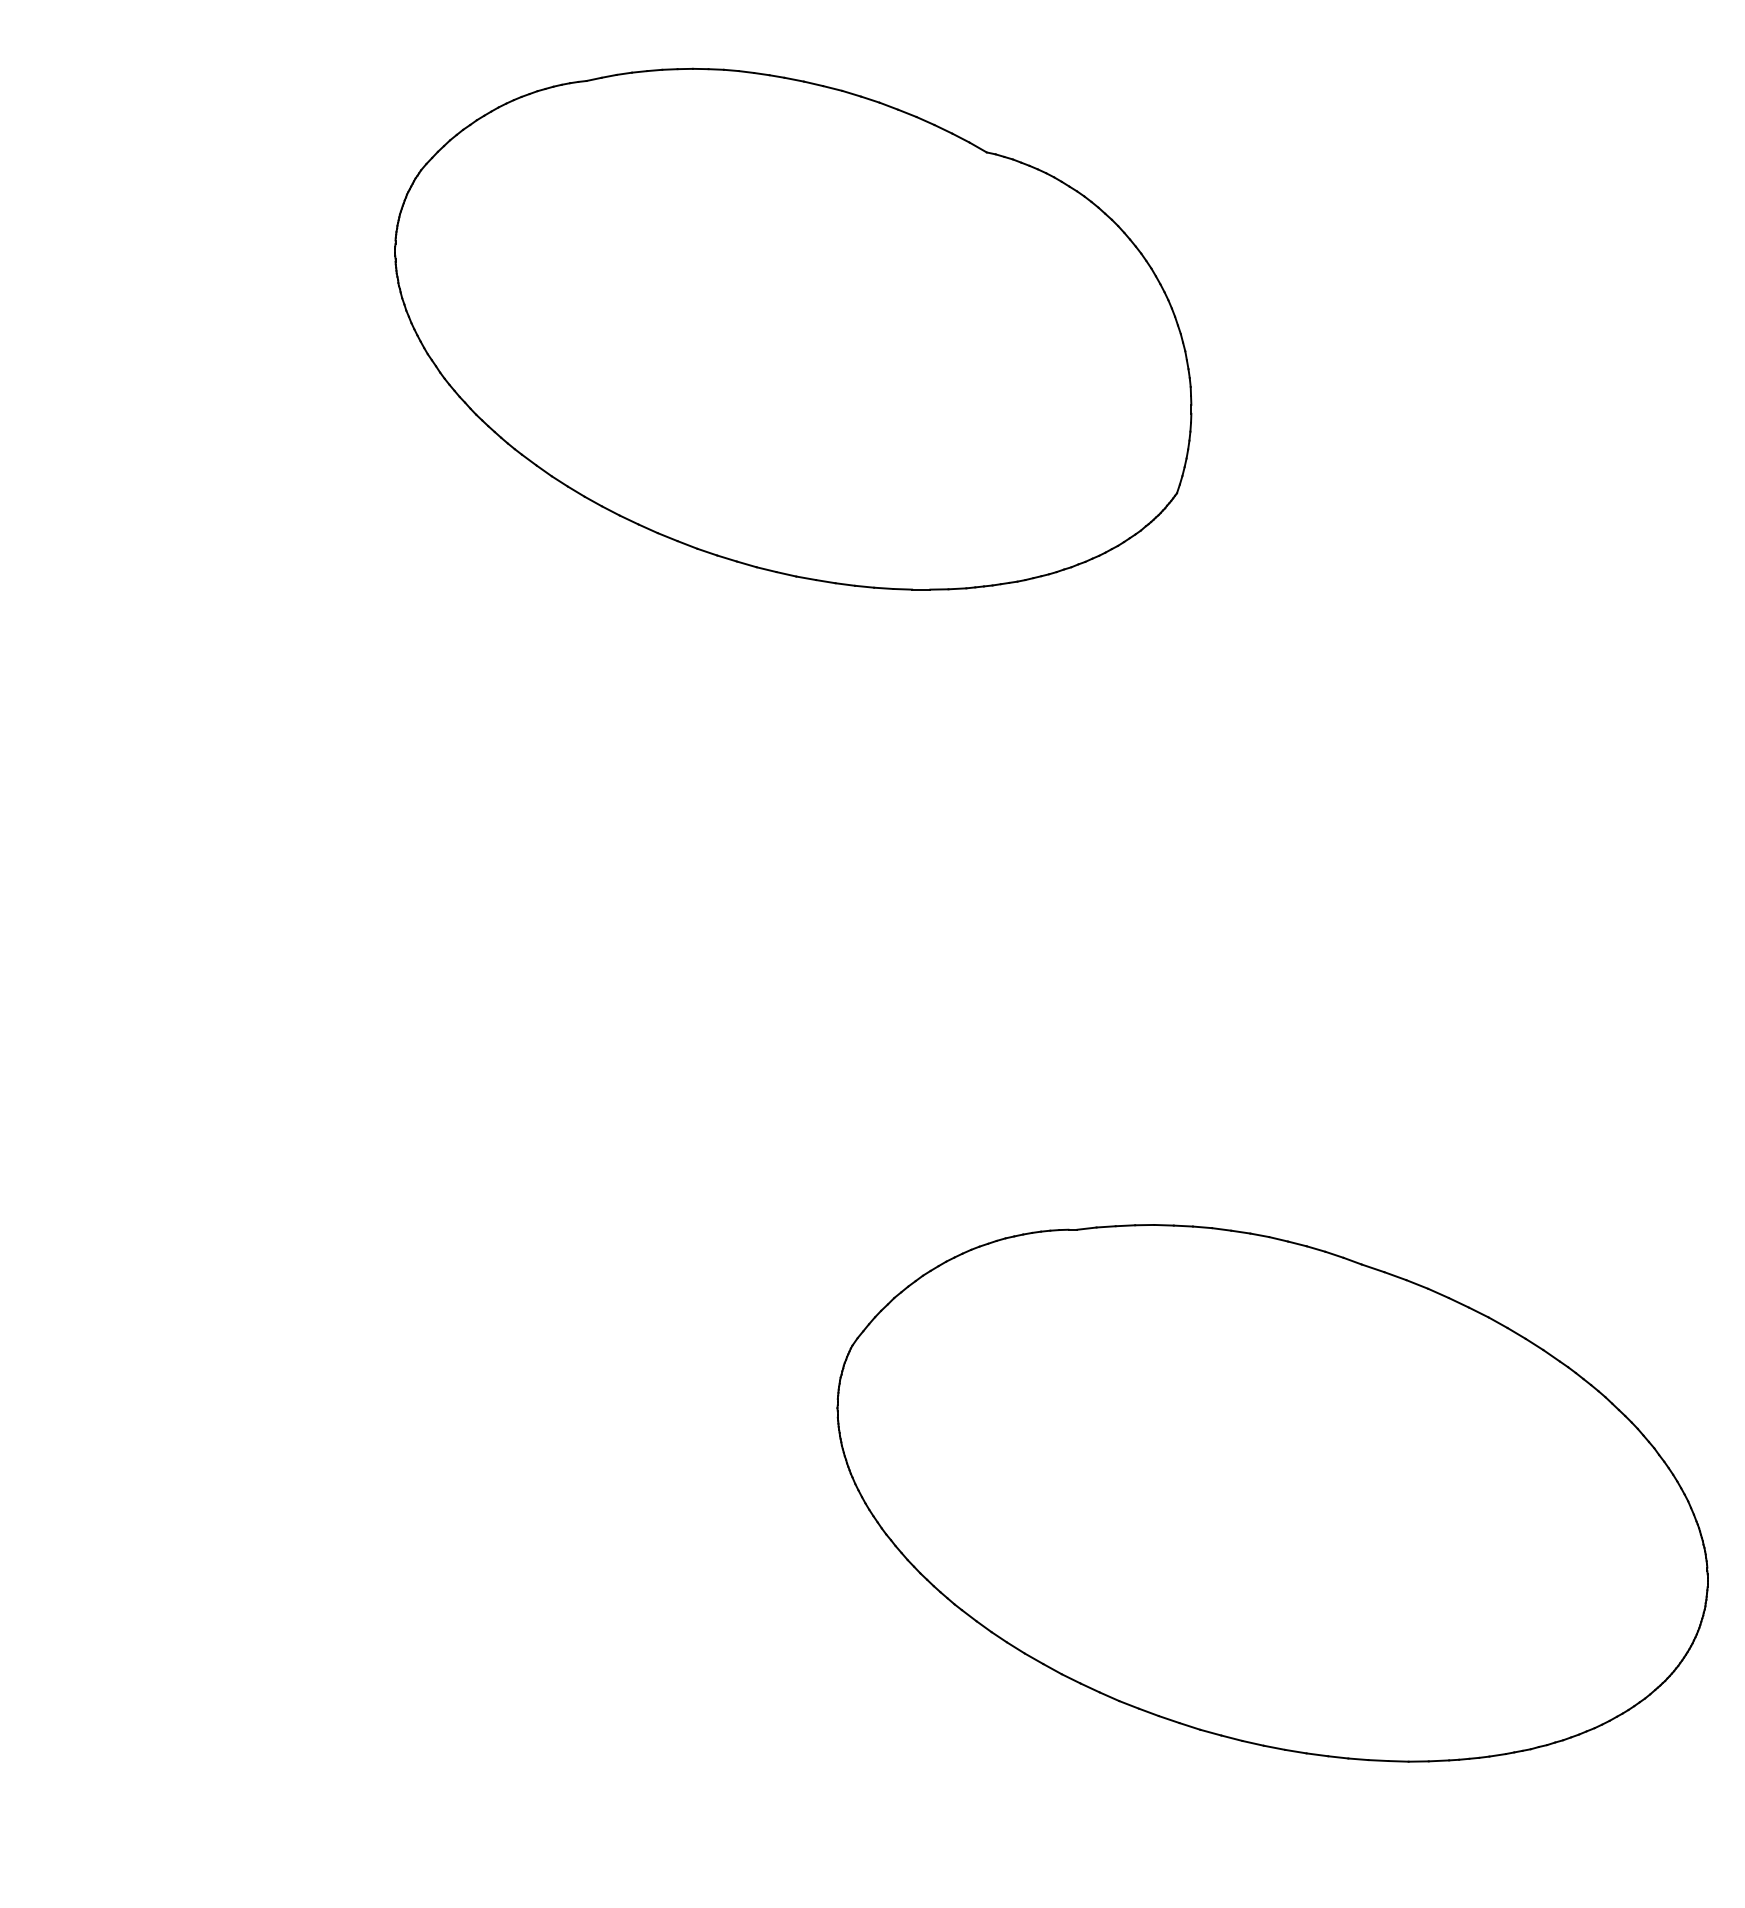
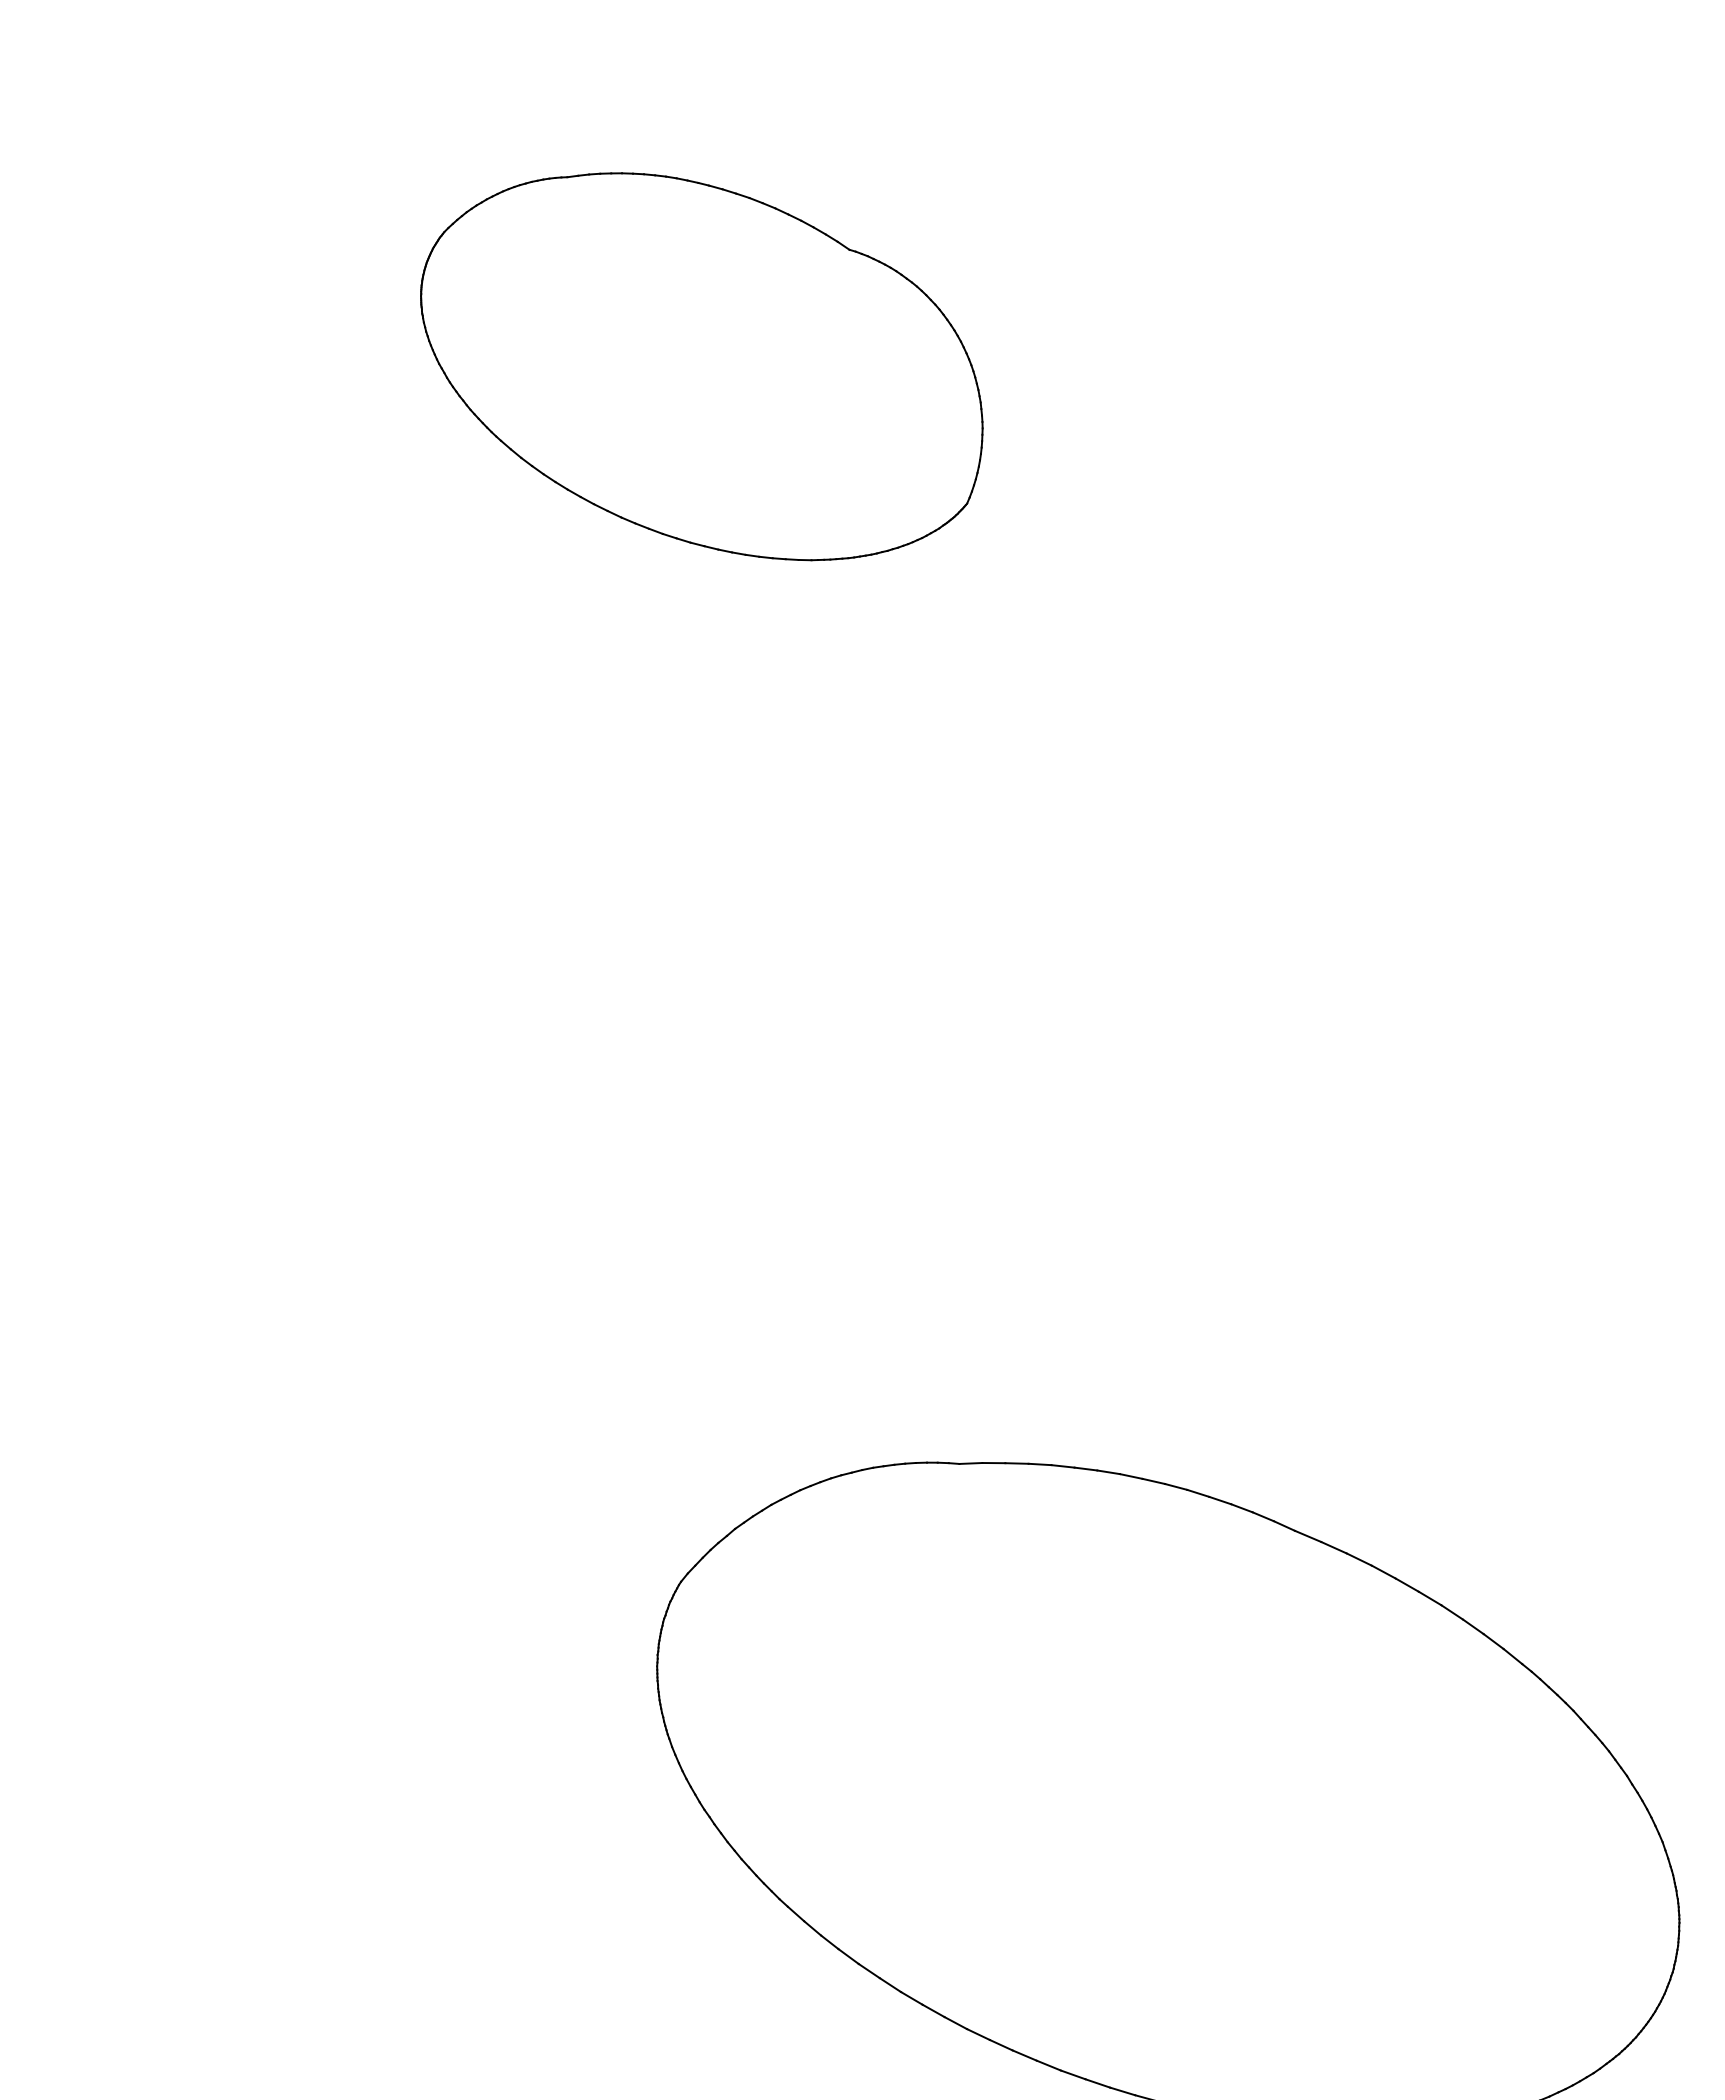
part: (793, 328) -> (701, 365), size x0.6

